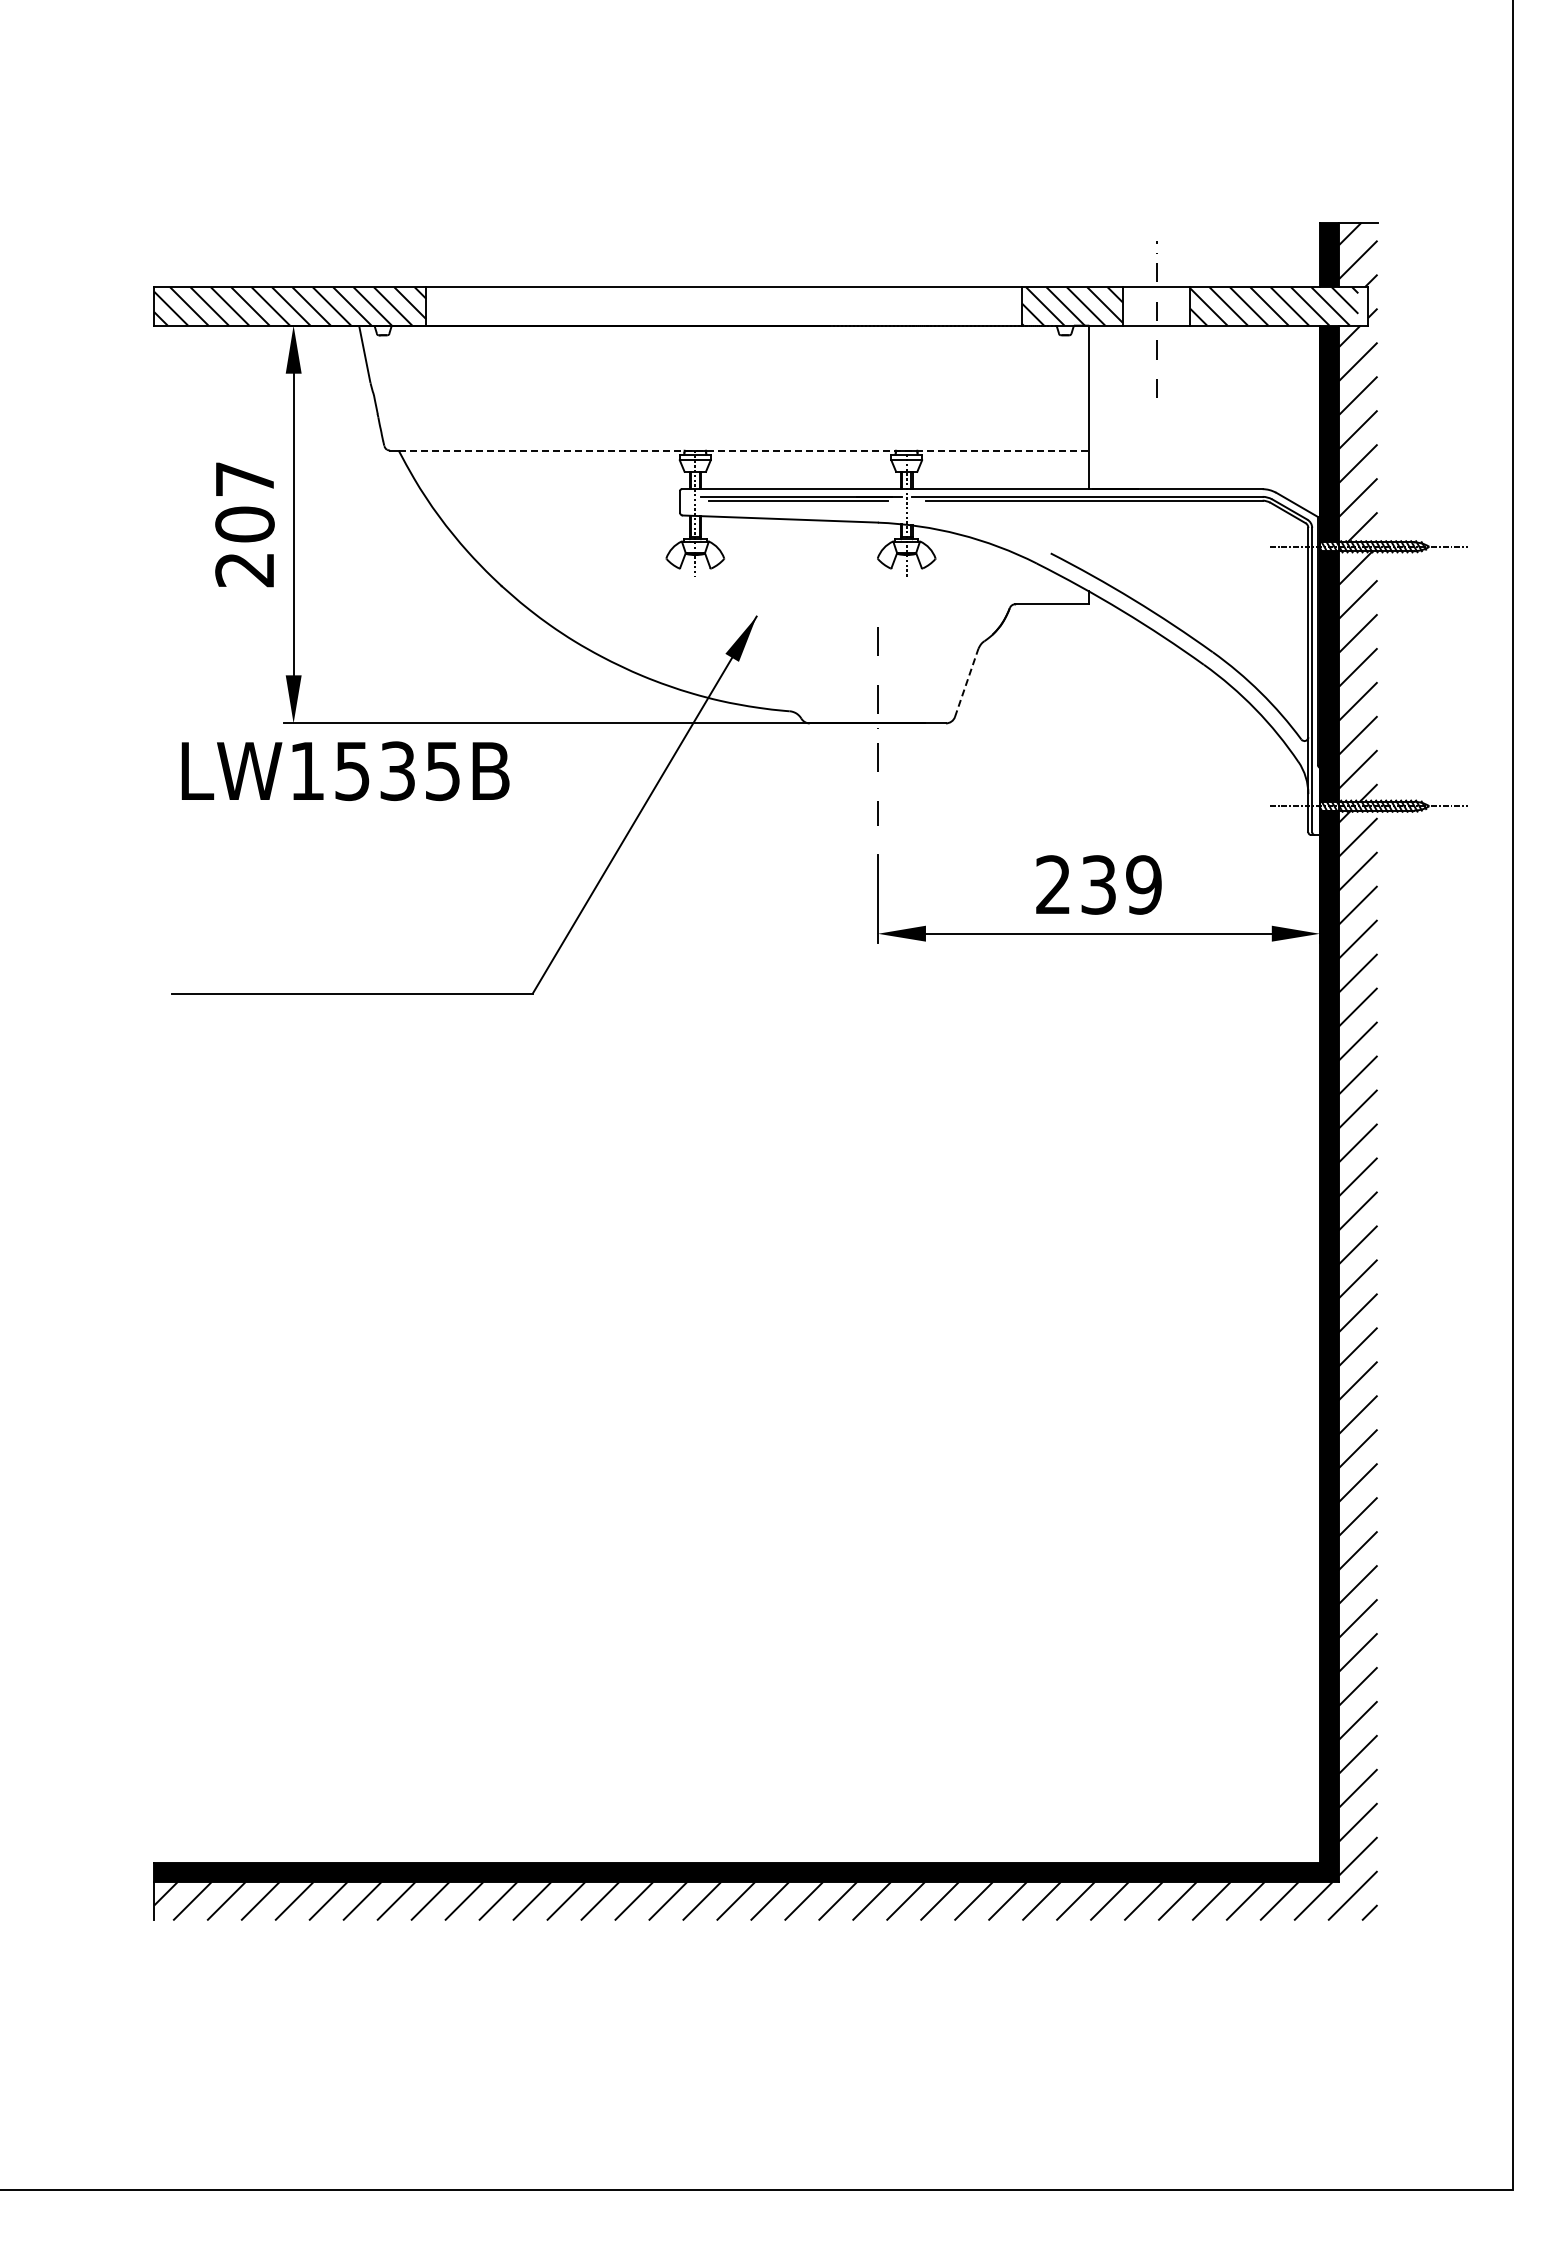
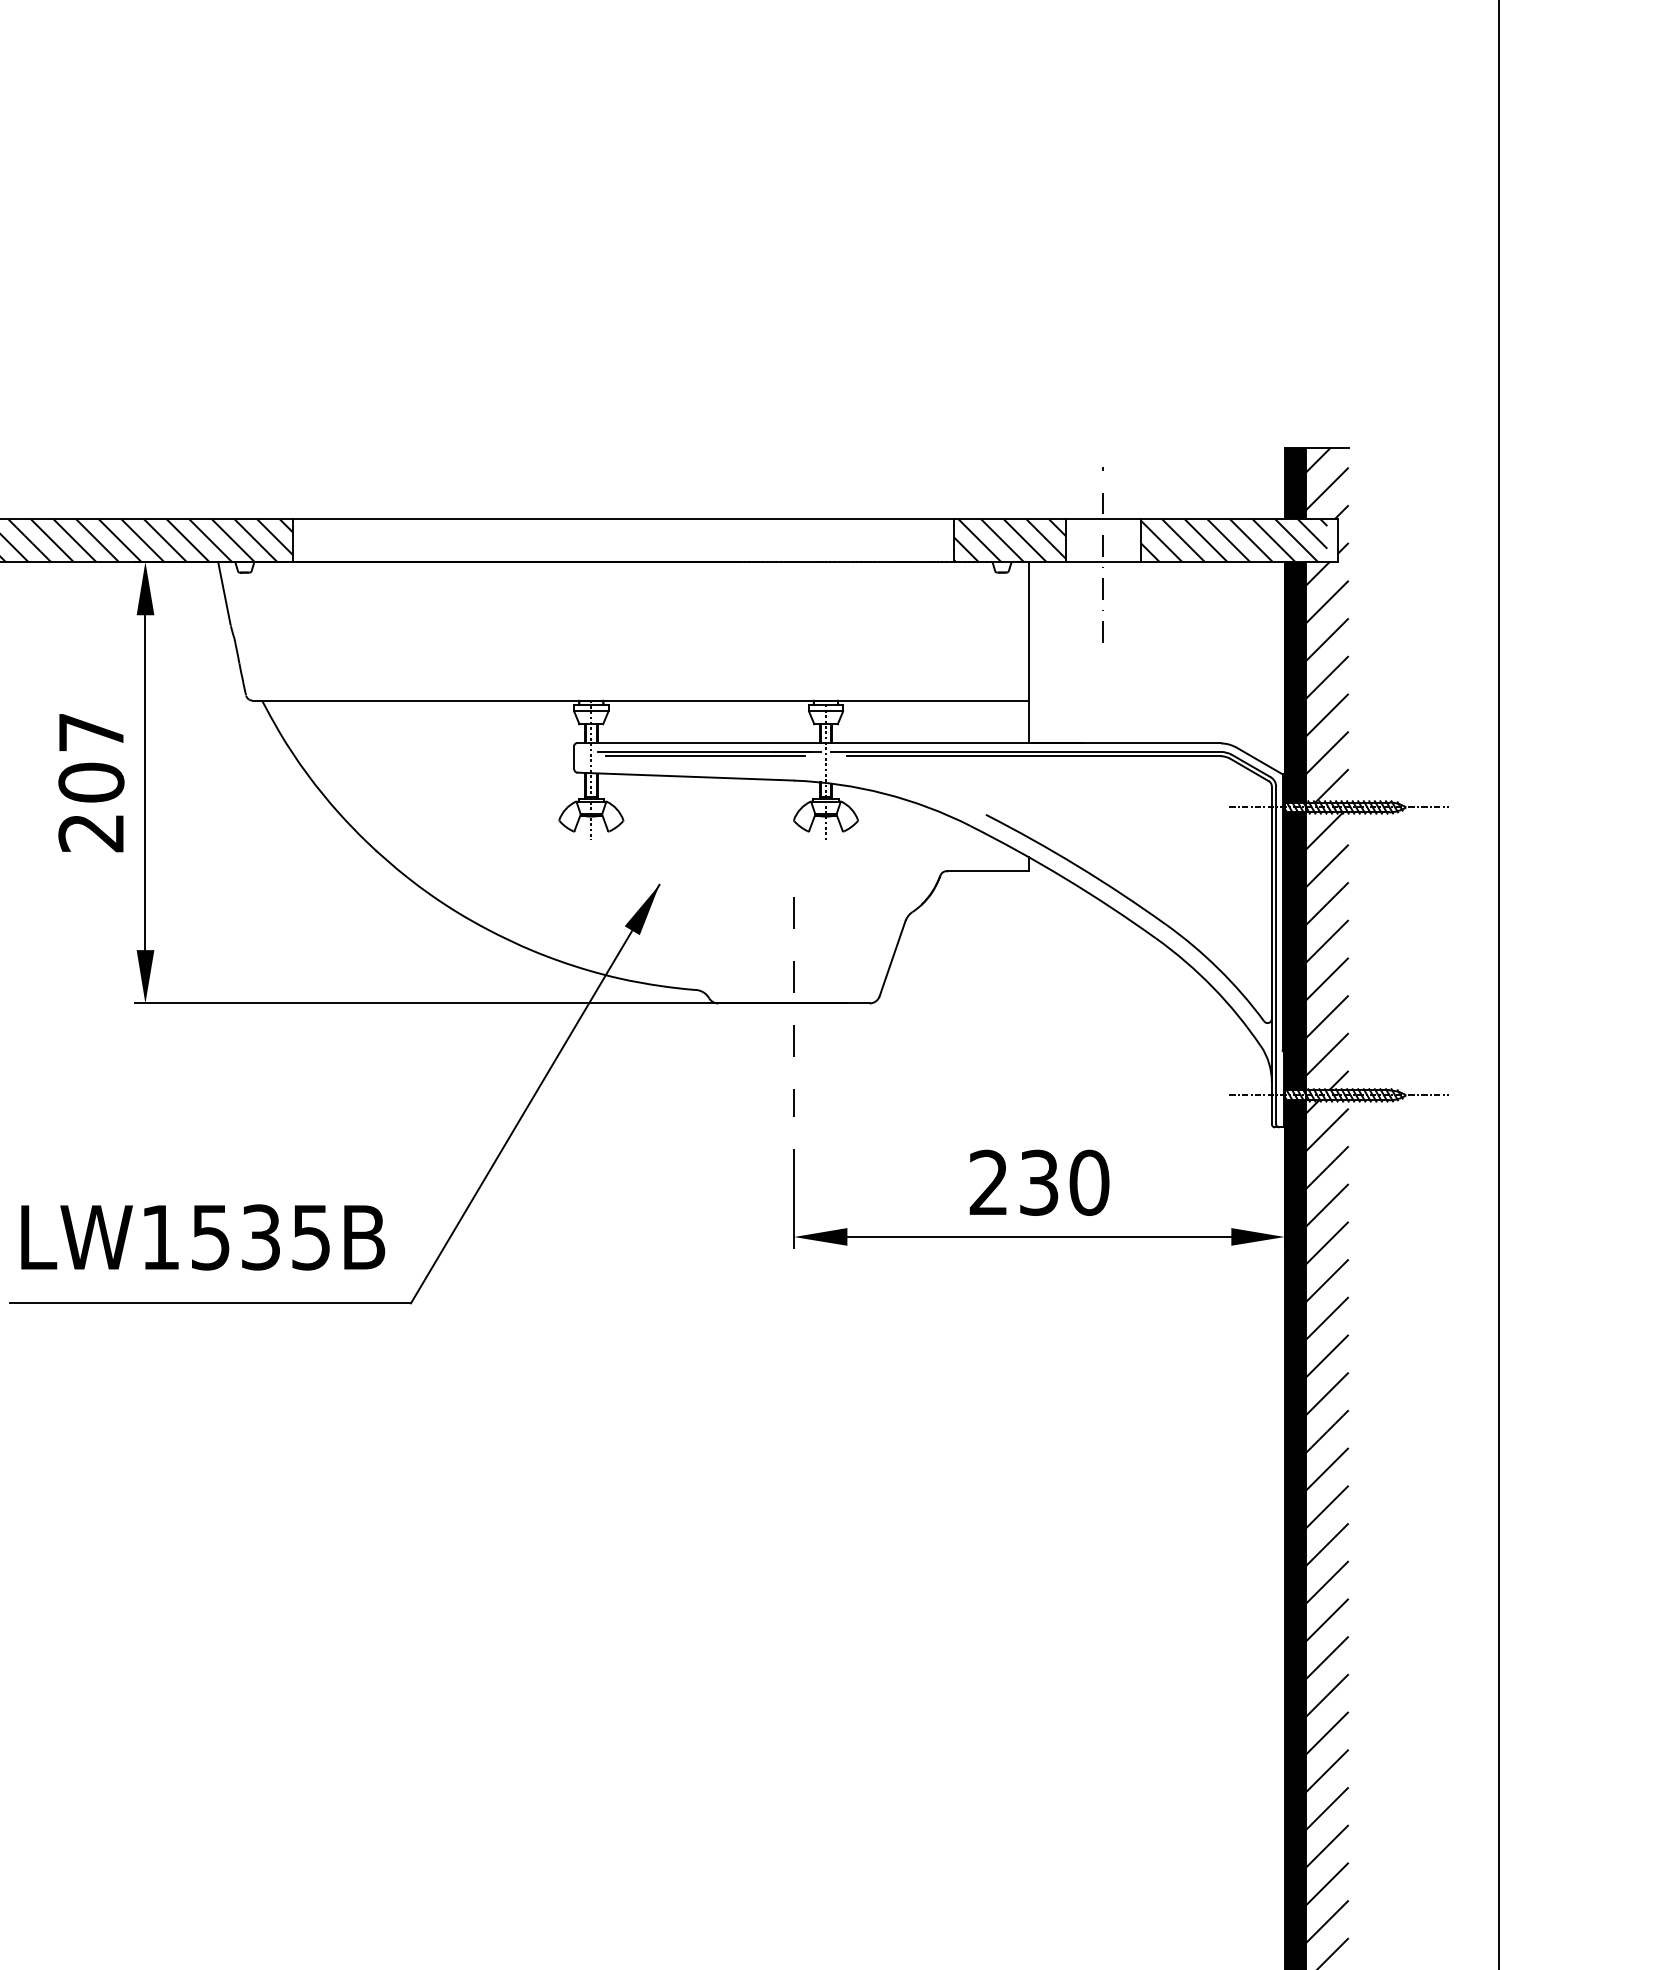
line: (744, 450) -> (645, 700), dashed -> solid
line: (966, 682) -> (892, 958), dashed -> solid
text: (345, 770) -> (203, 1236), moved
text: (1143, 884) -> (1088, 1182), 239 -> 230

